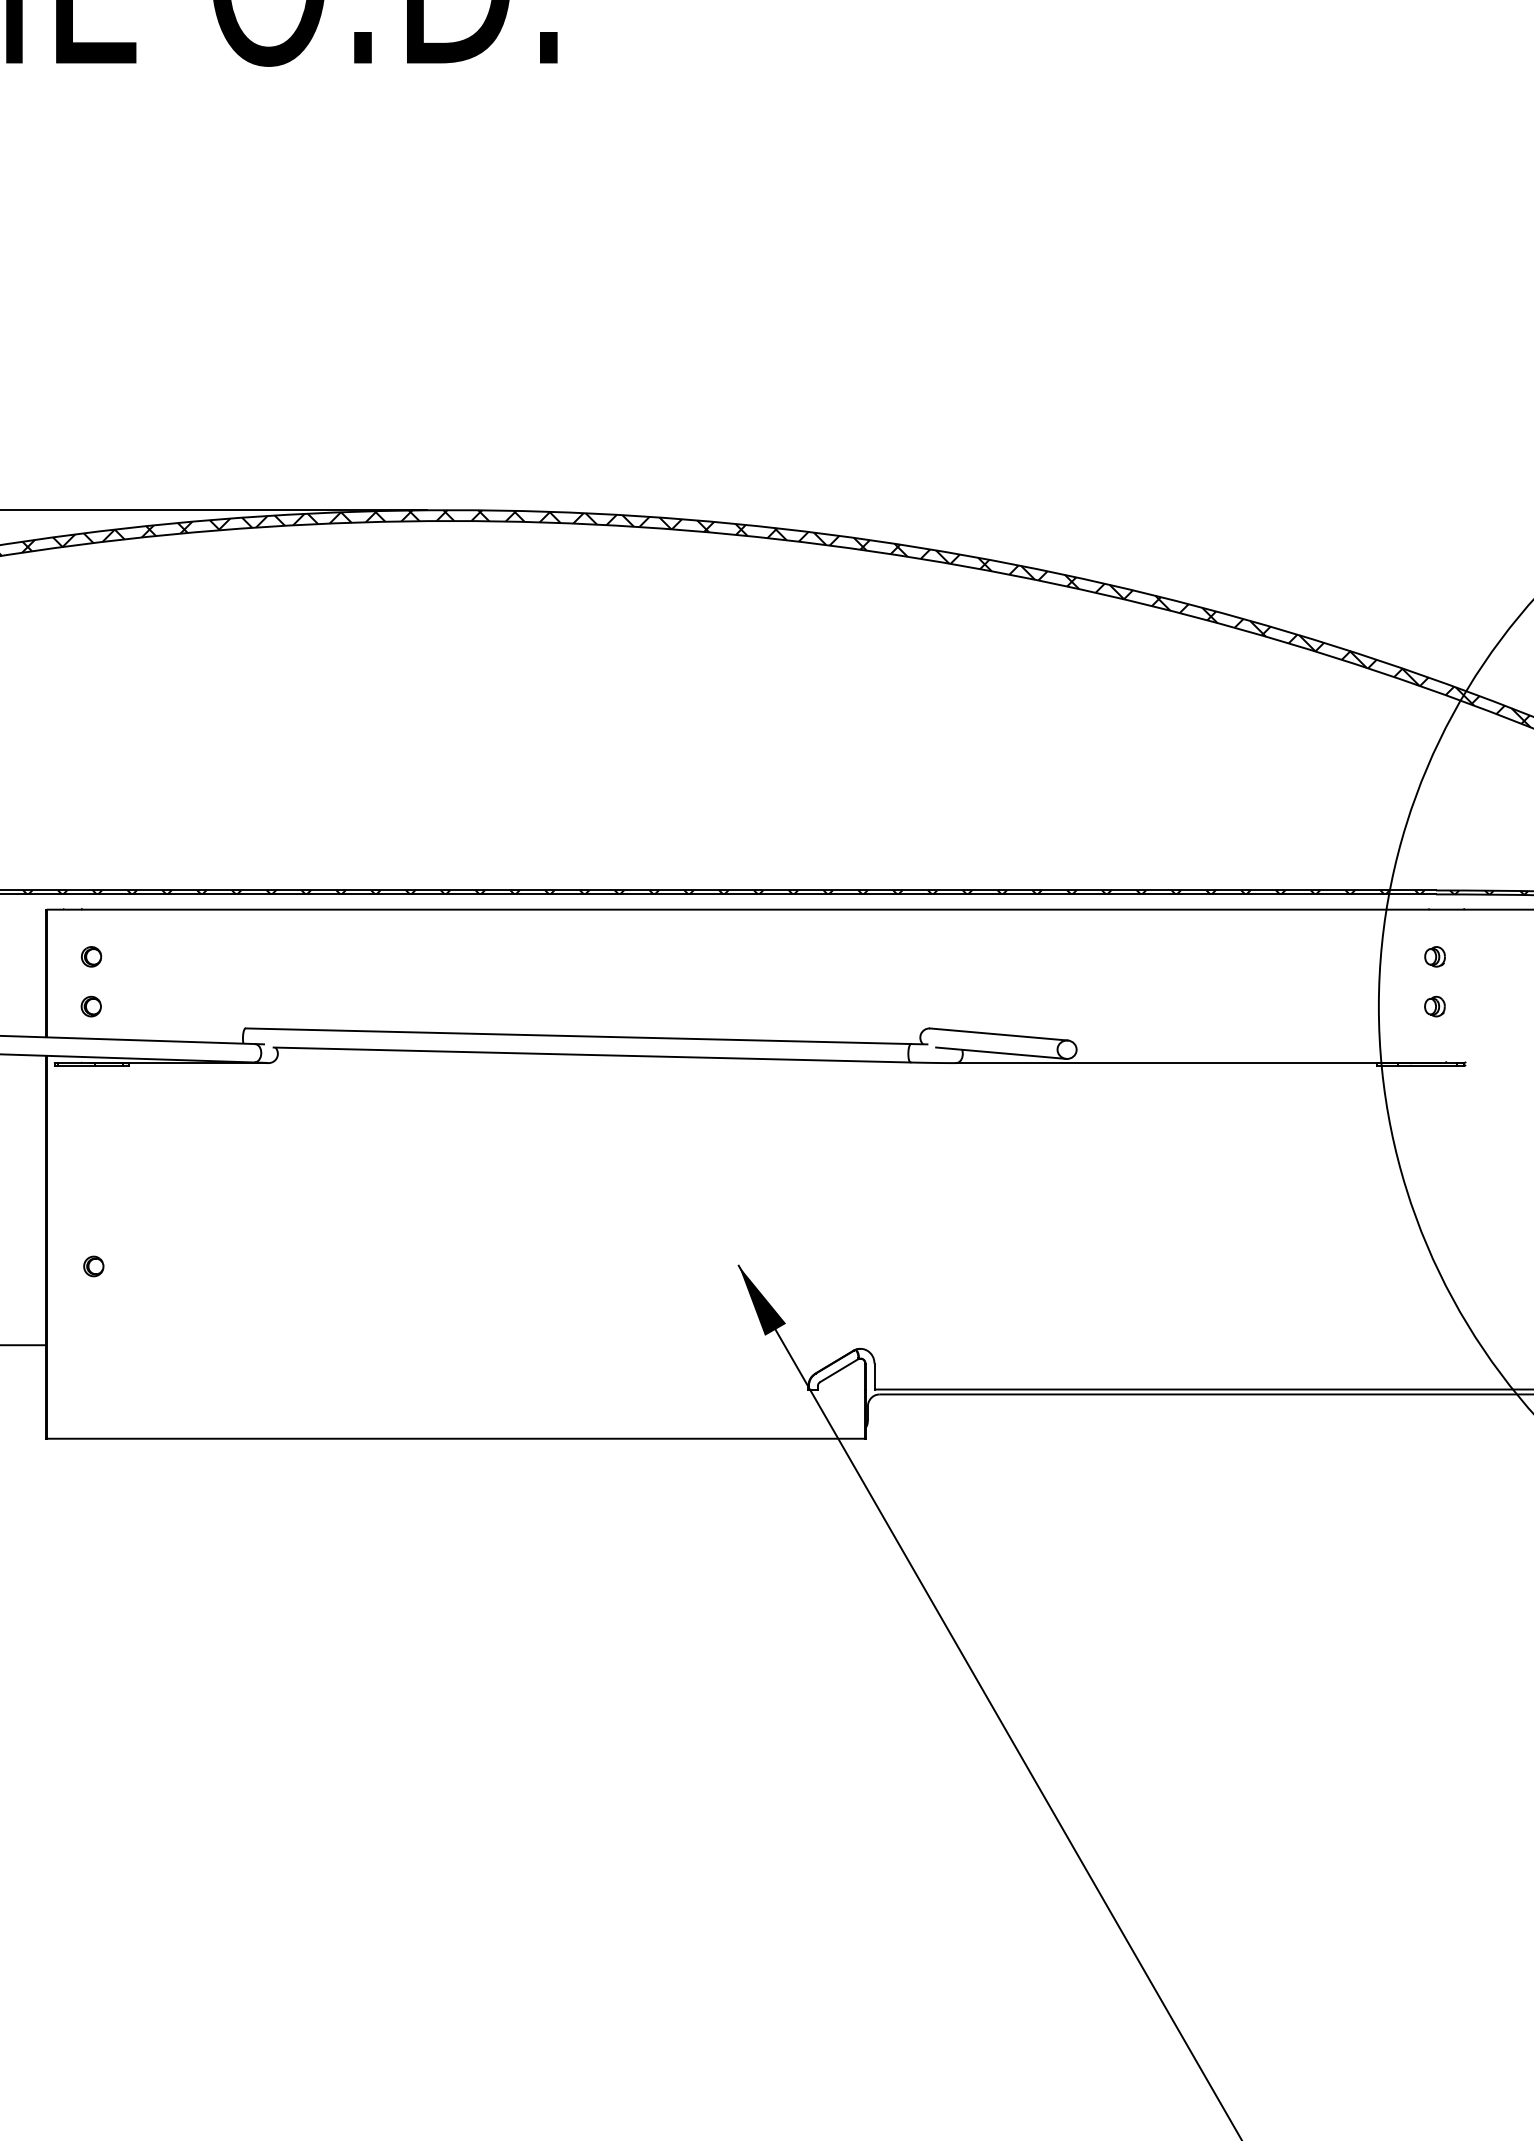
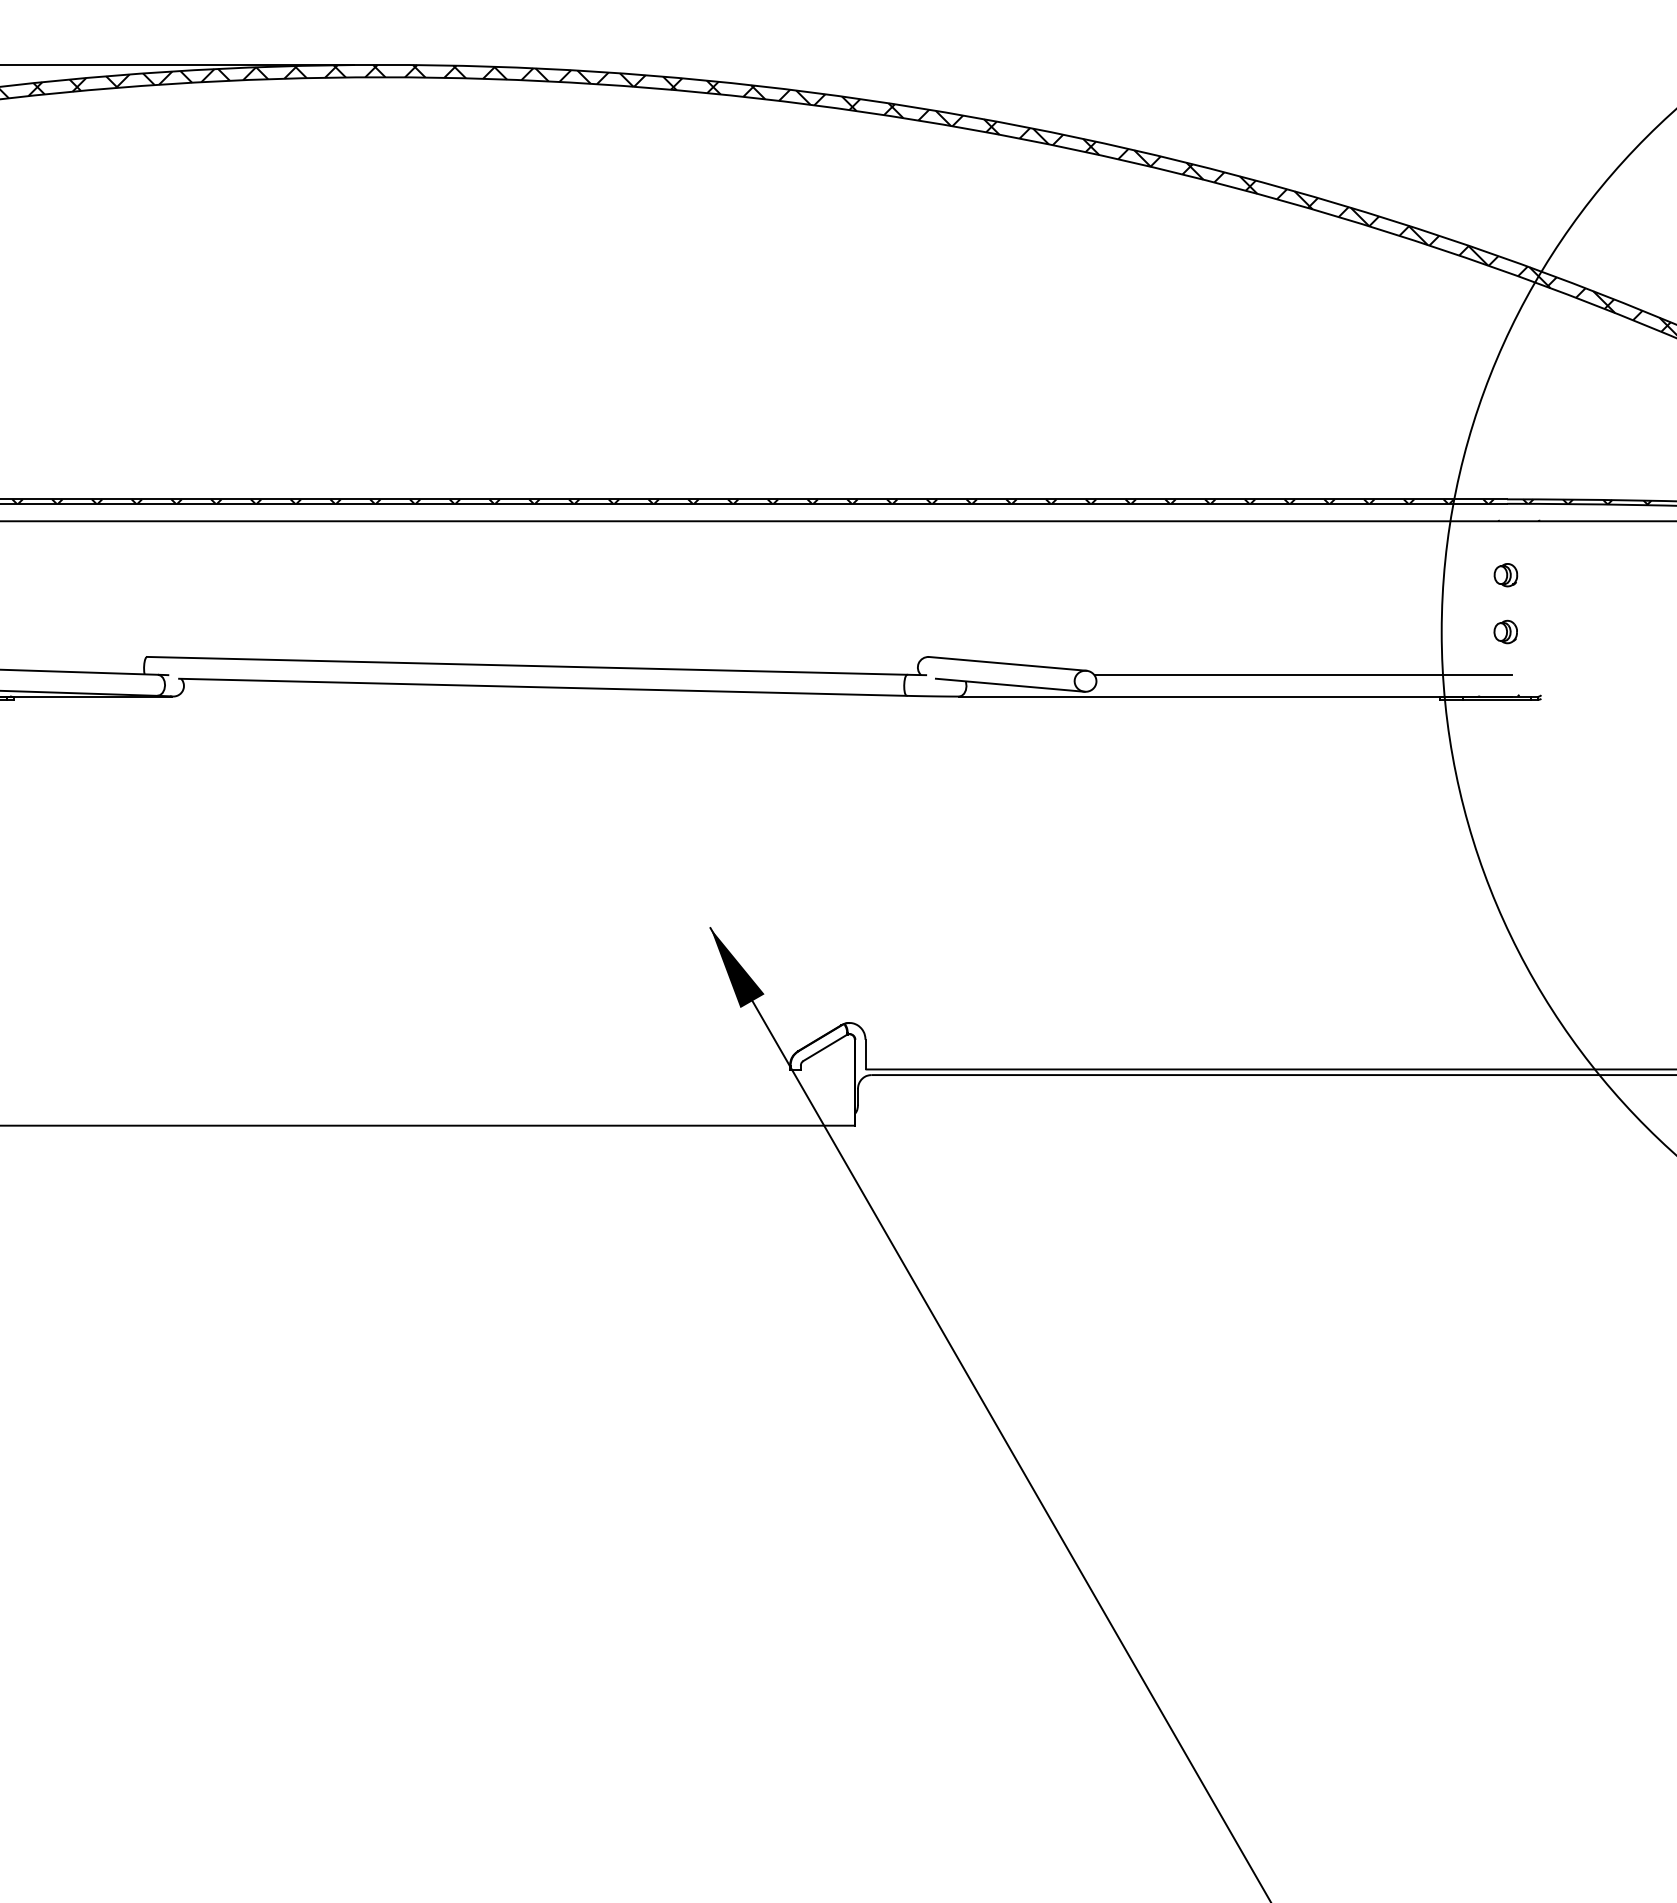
line: (1257, 1044) -> (1303, 675), added

